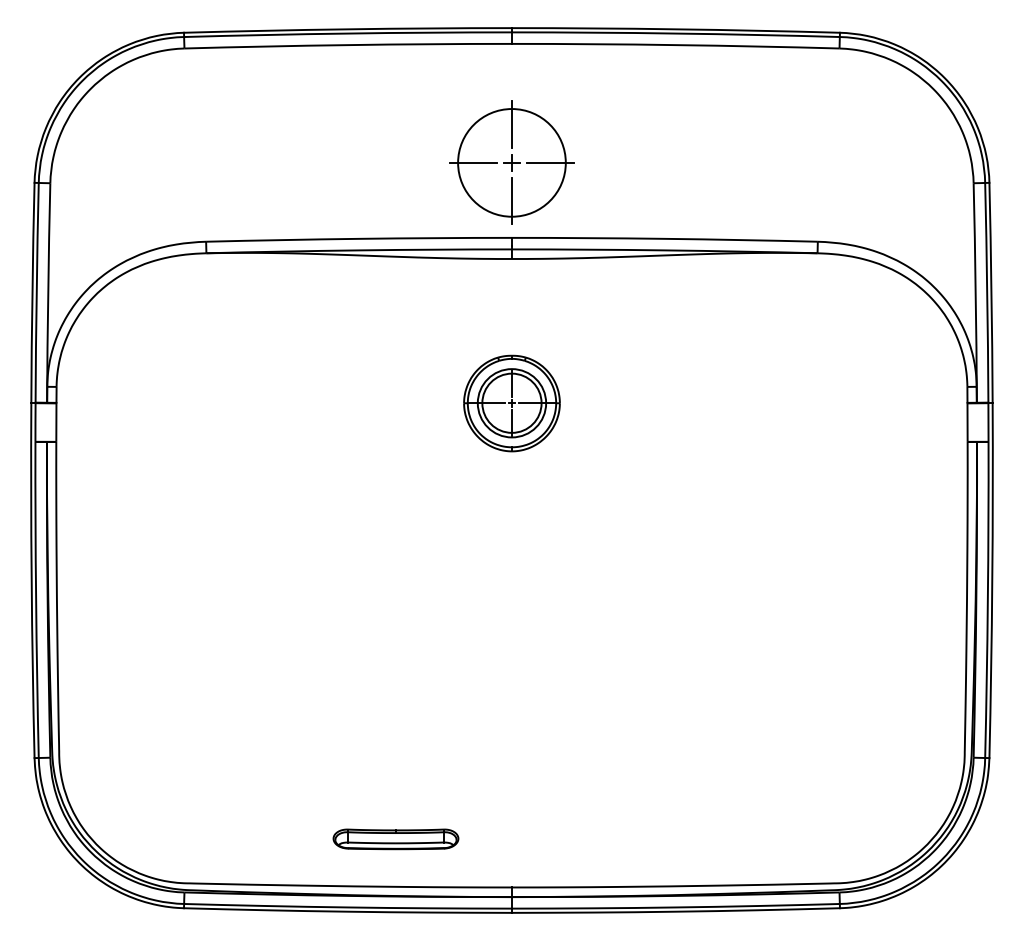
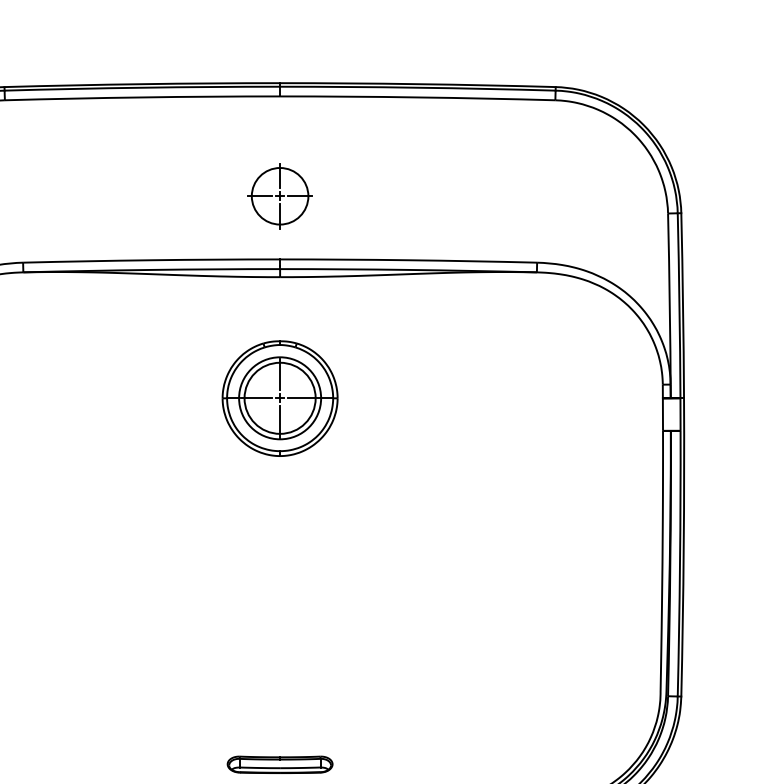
part: (511, 162) -> (279, 196), size x0.62
part: (511, 403) -> (279, 398), size x1.43
part: (395, 839) -> (279, 764), moved

